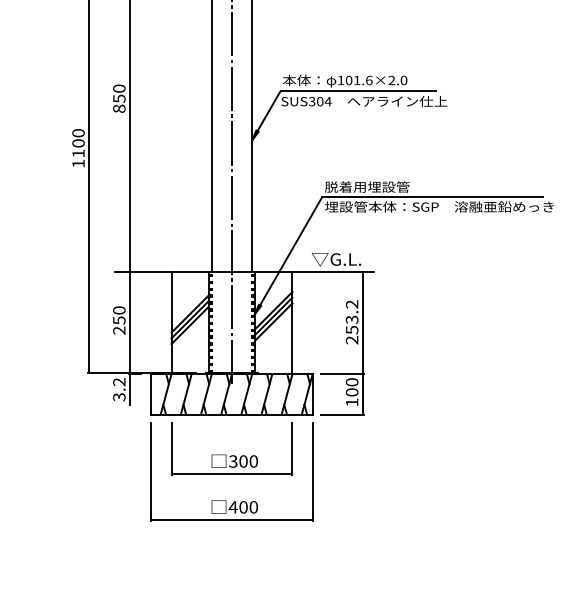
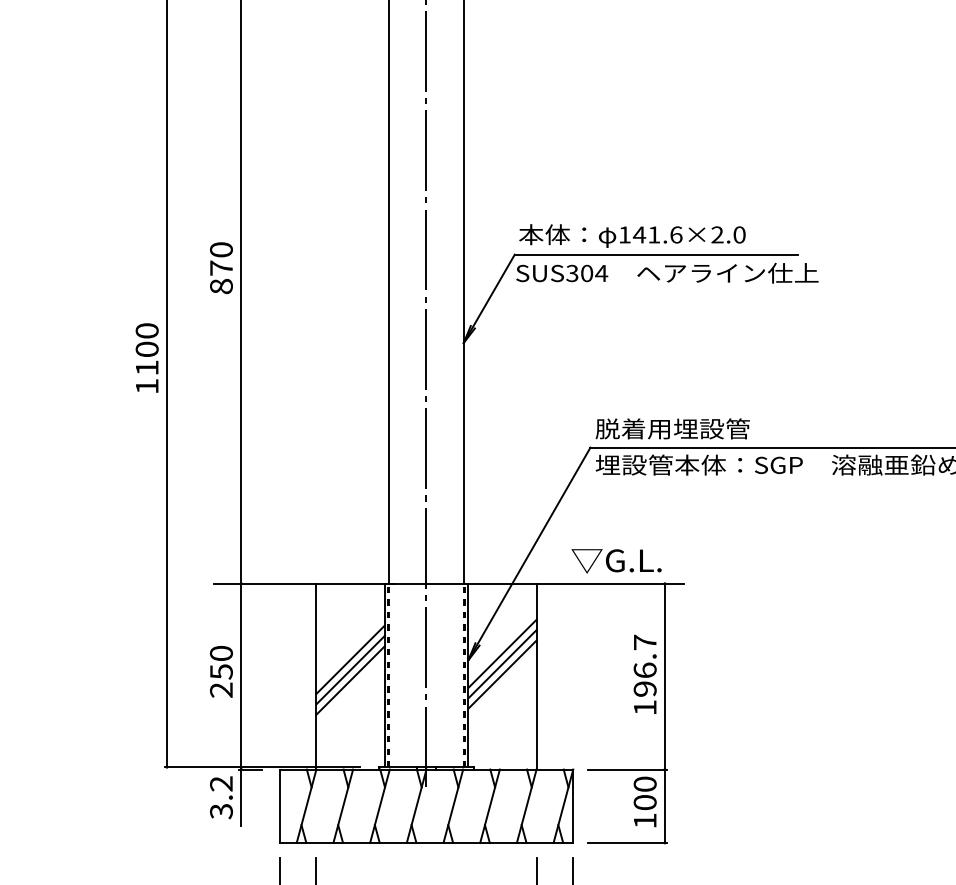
text: (348, 80) -> (638, 234), 101.6×2.0 -> 141.6×2.0
text: (119, 98) -> (221, 267), 850 -> 870
text: (351, 322) -> (643, 675), 253.2 -> 196.7

